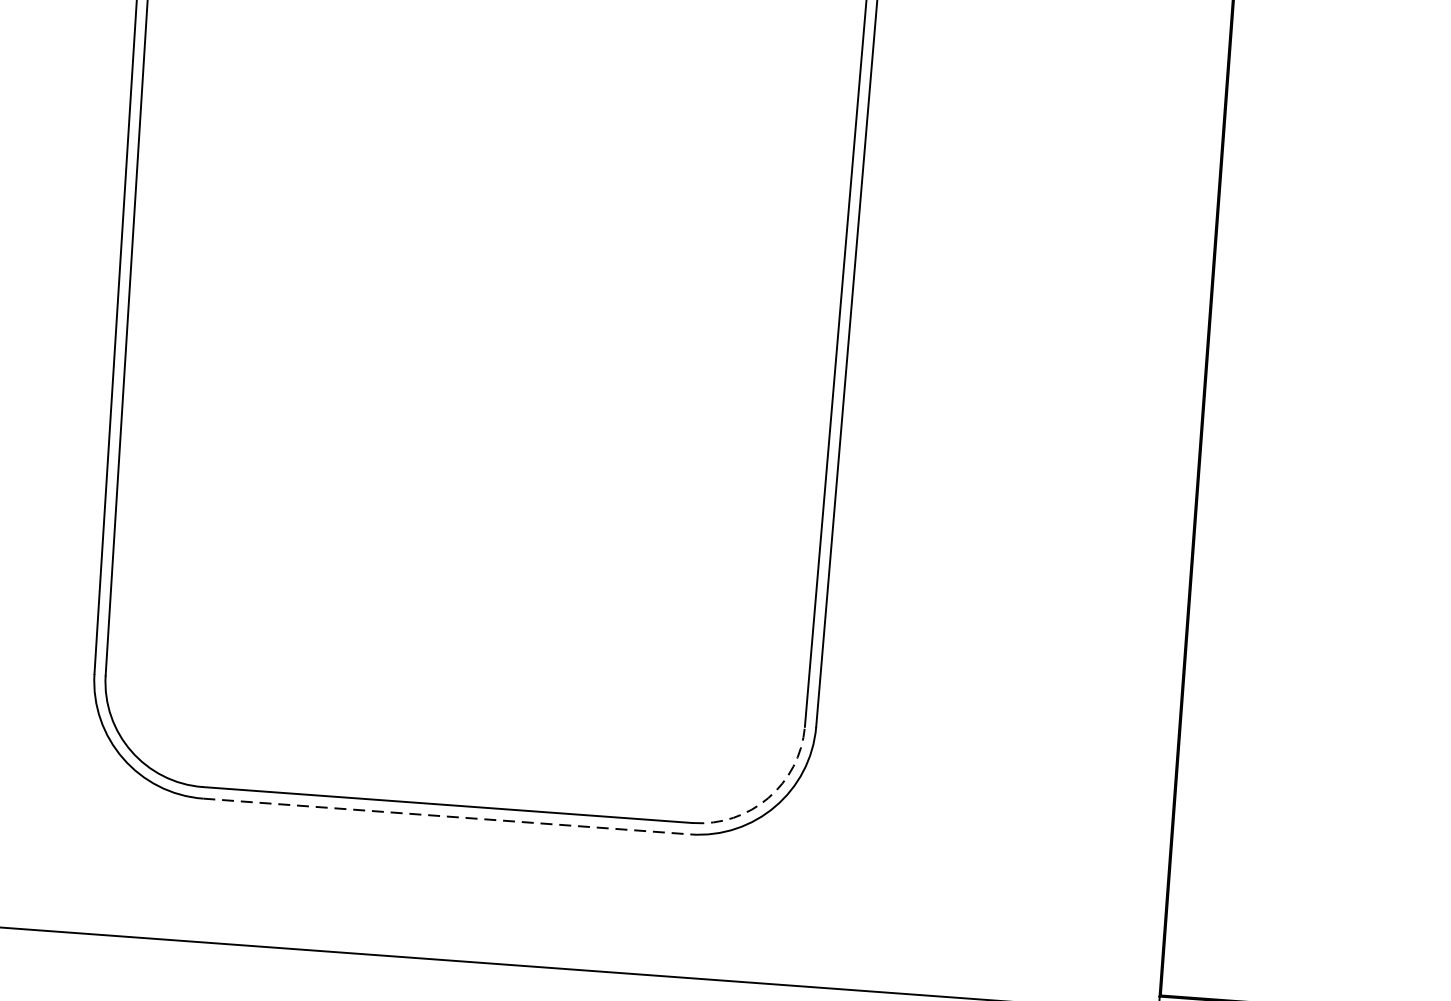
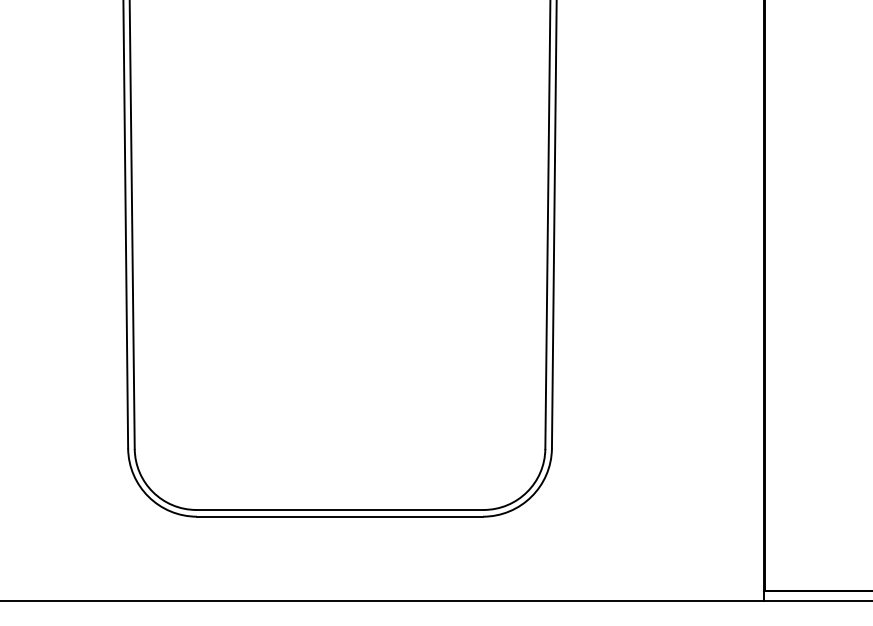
arc: (769, 798) -> (527, 492), dashed -> solid
line: (447, 816) -> (340, 516), dashed -> solid

